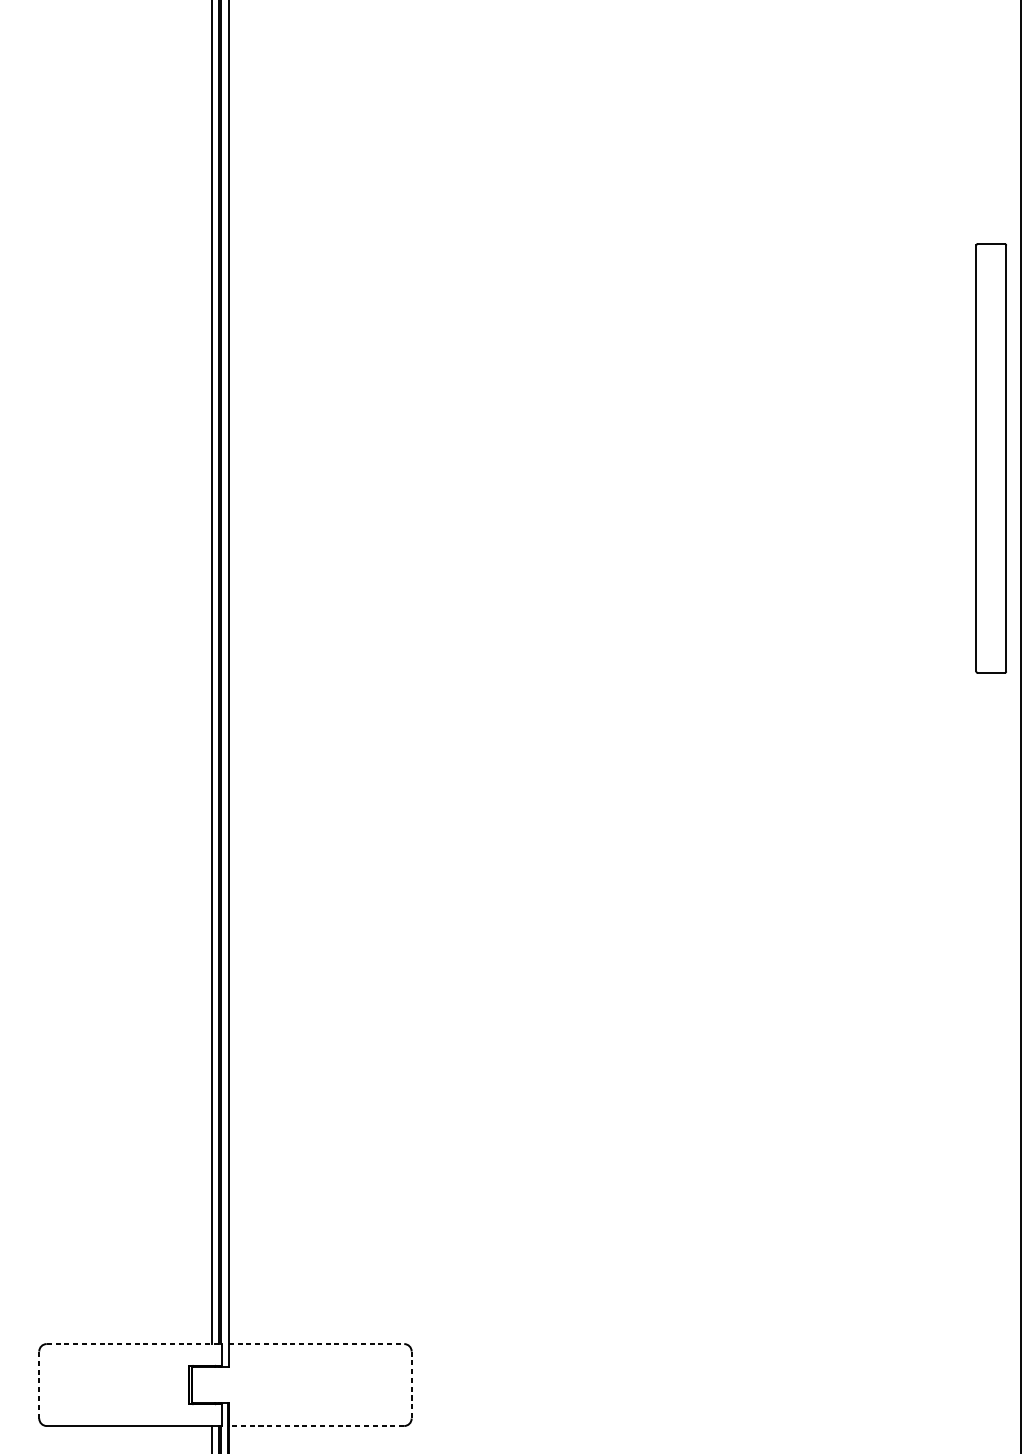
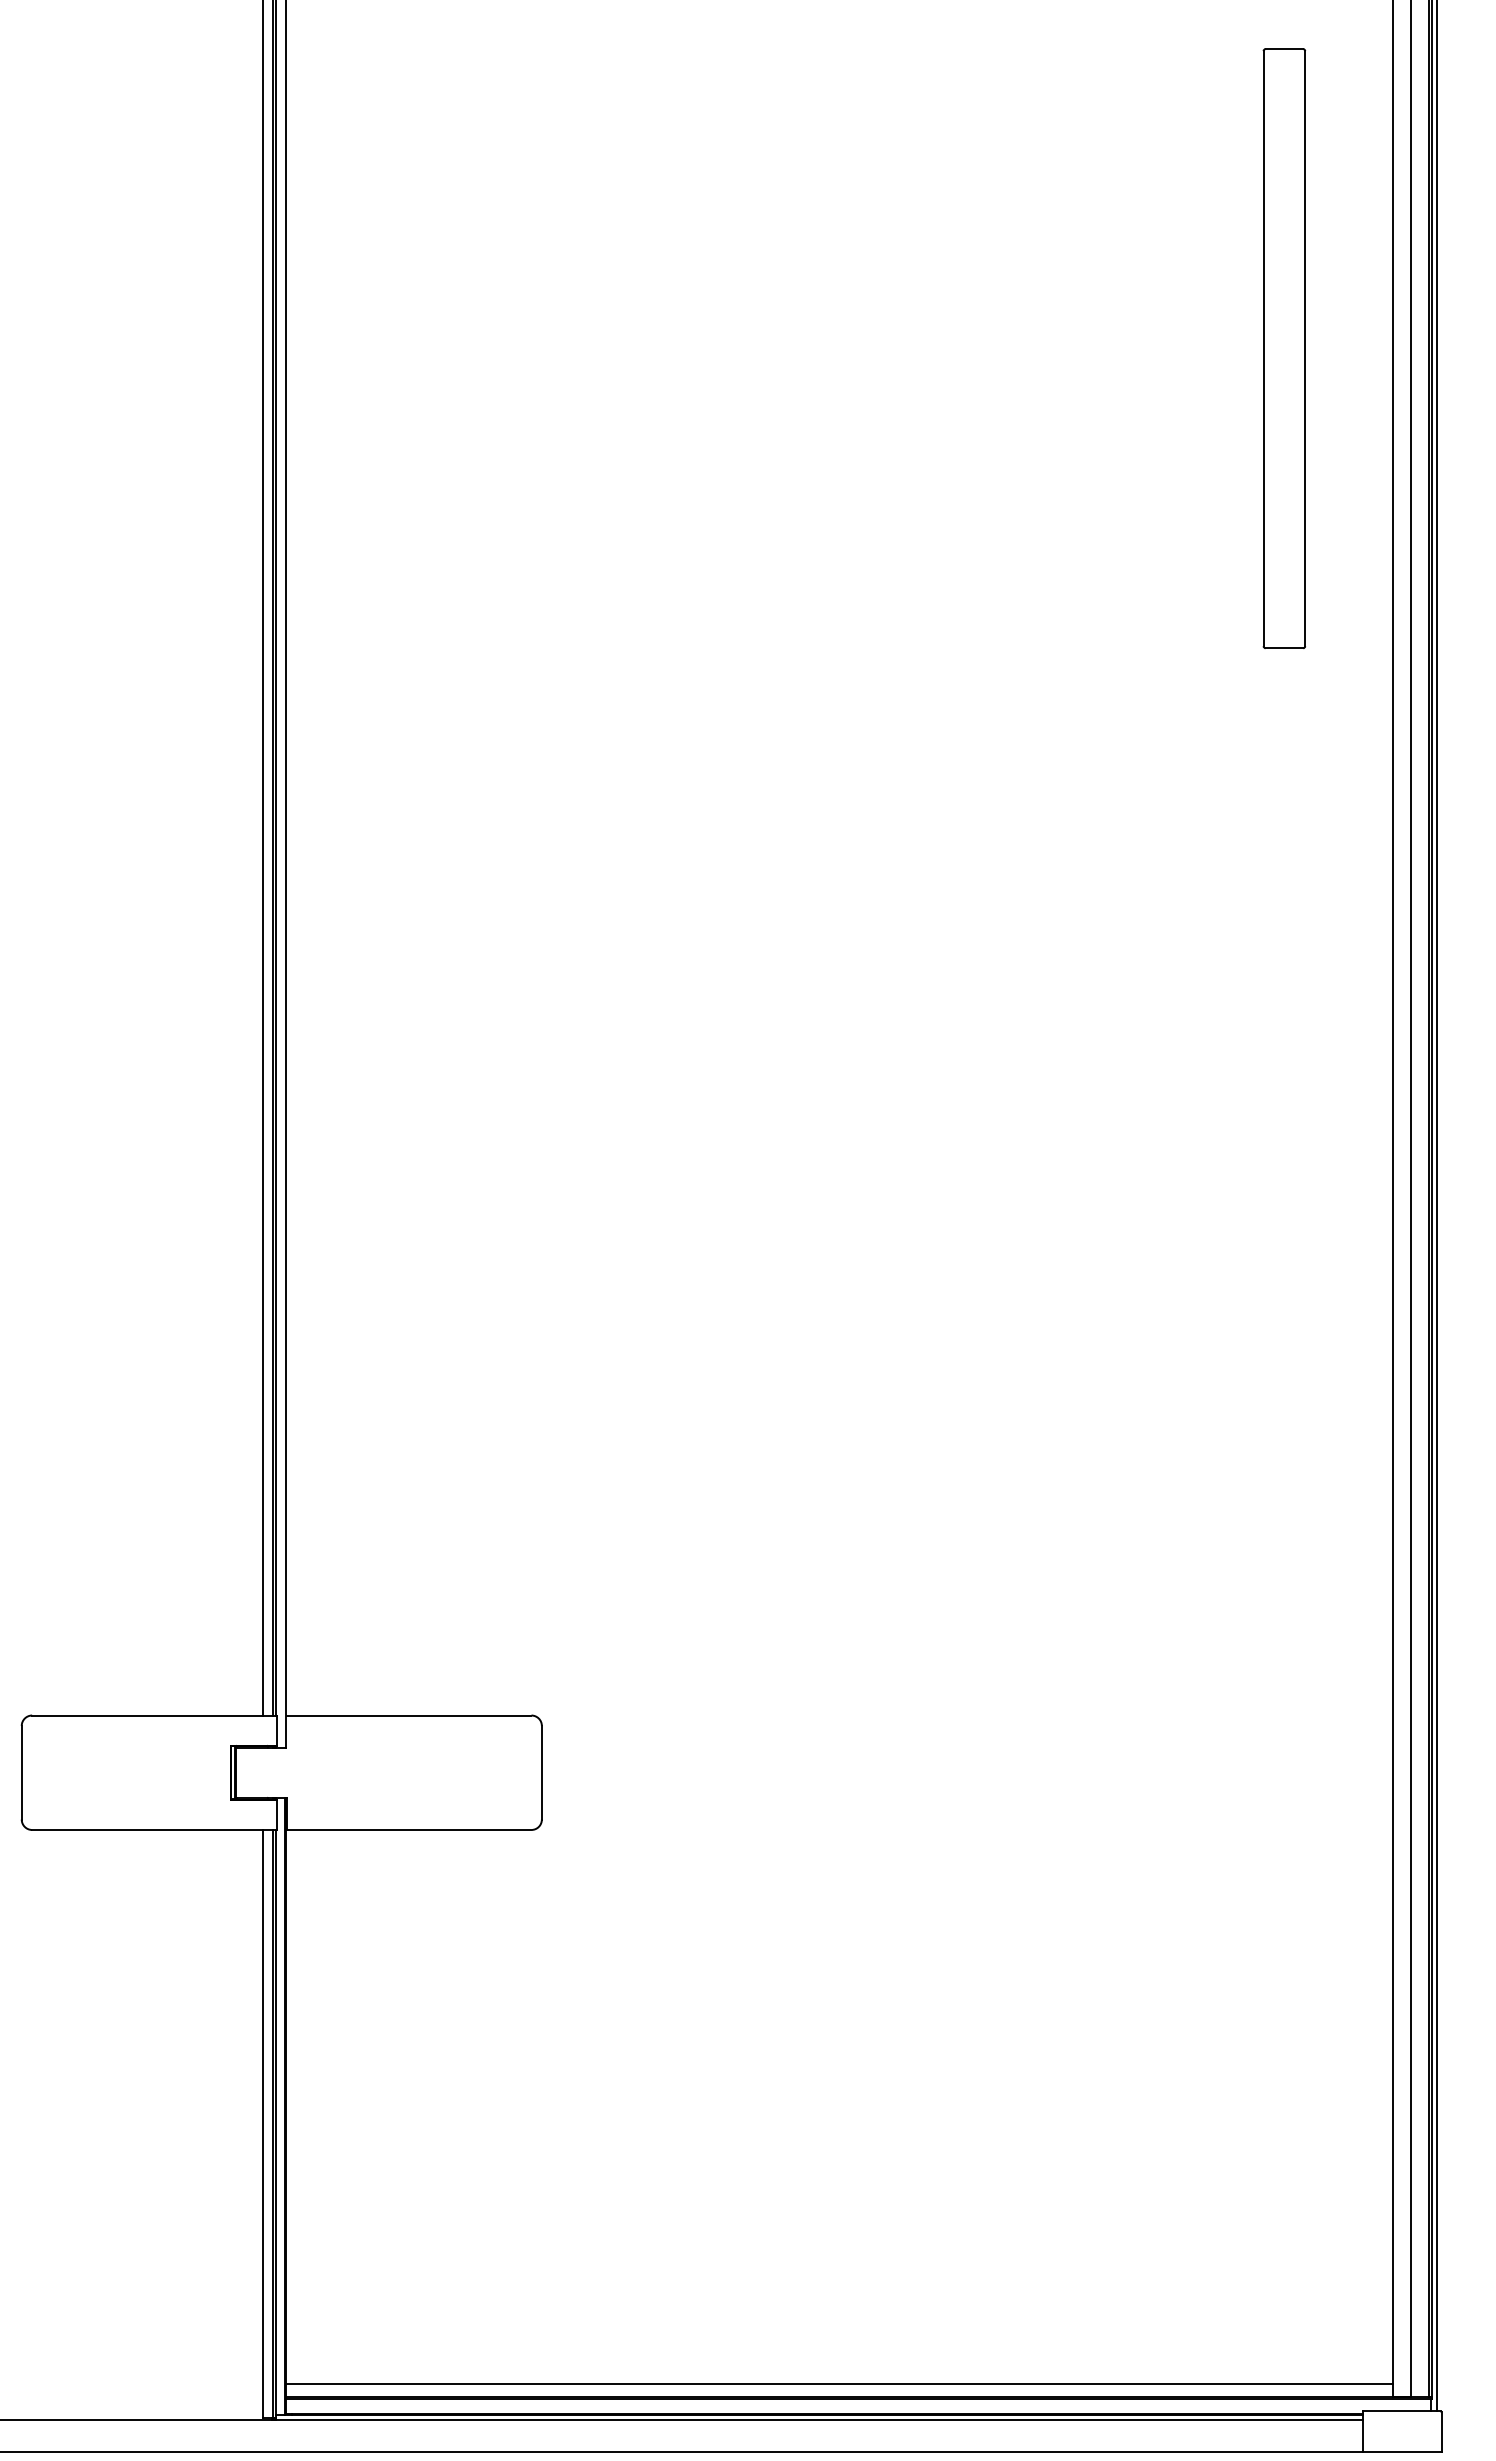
part: (991, 458) -> (1284, 348), moved
line: (135, 1344) -> (155, 1715), dashed -> solid
line: (316, 1344) -> (409, 1715), dashed -> solid
line: (39, 1384) -> (21, 1772), dashed -> solid
line: (411, 1384) -> (541, 1772), dashed -> solid
line: (316, 1425) -> (408, 1829), dashed -> solid

